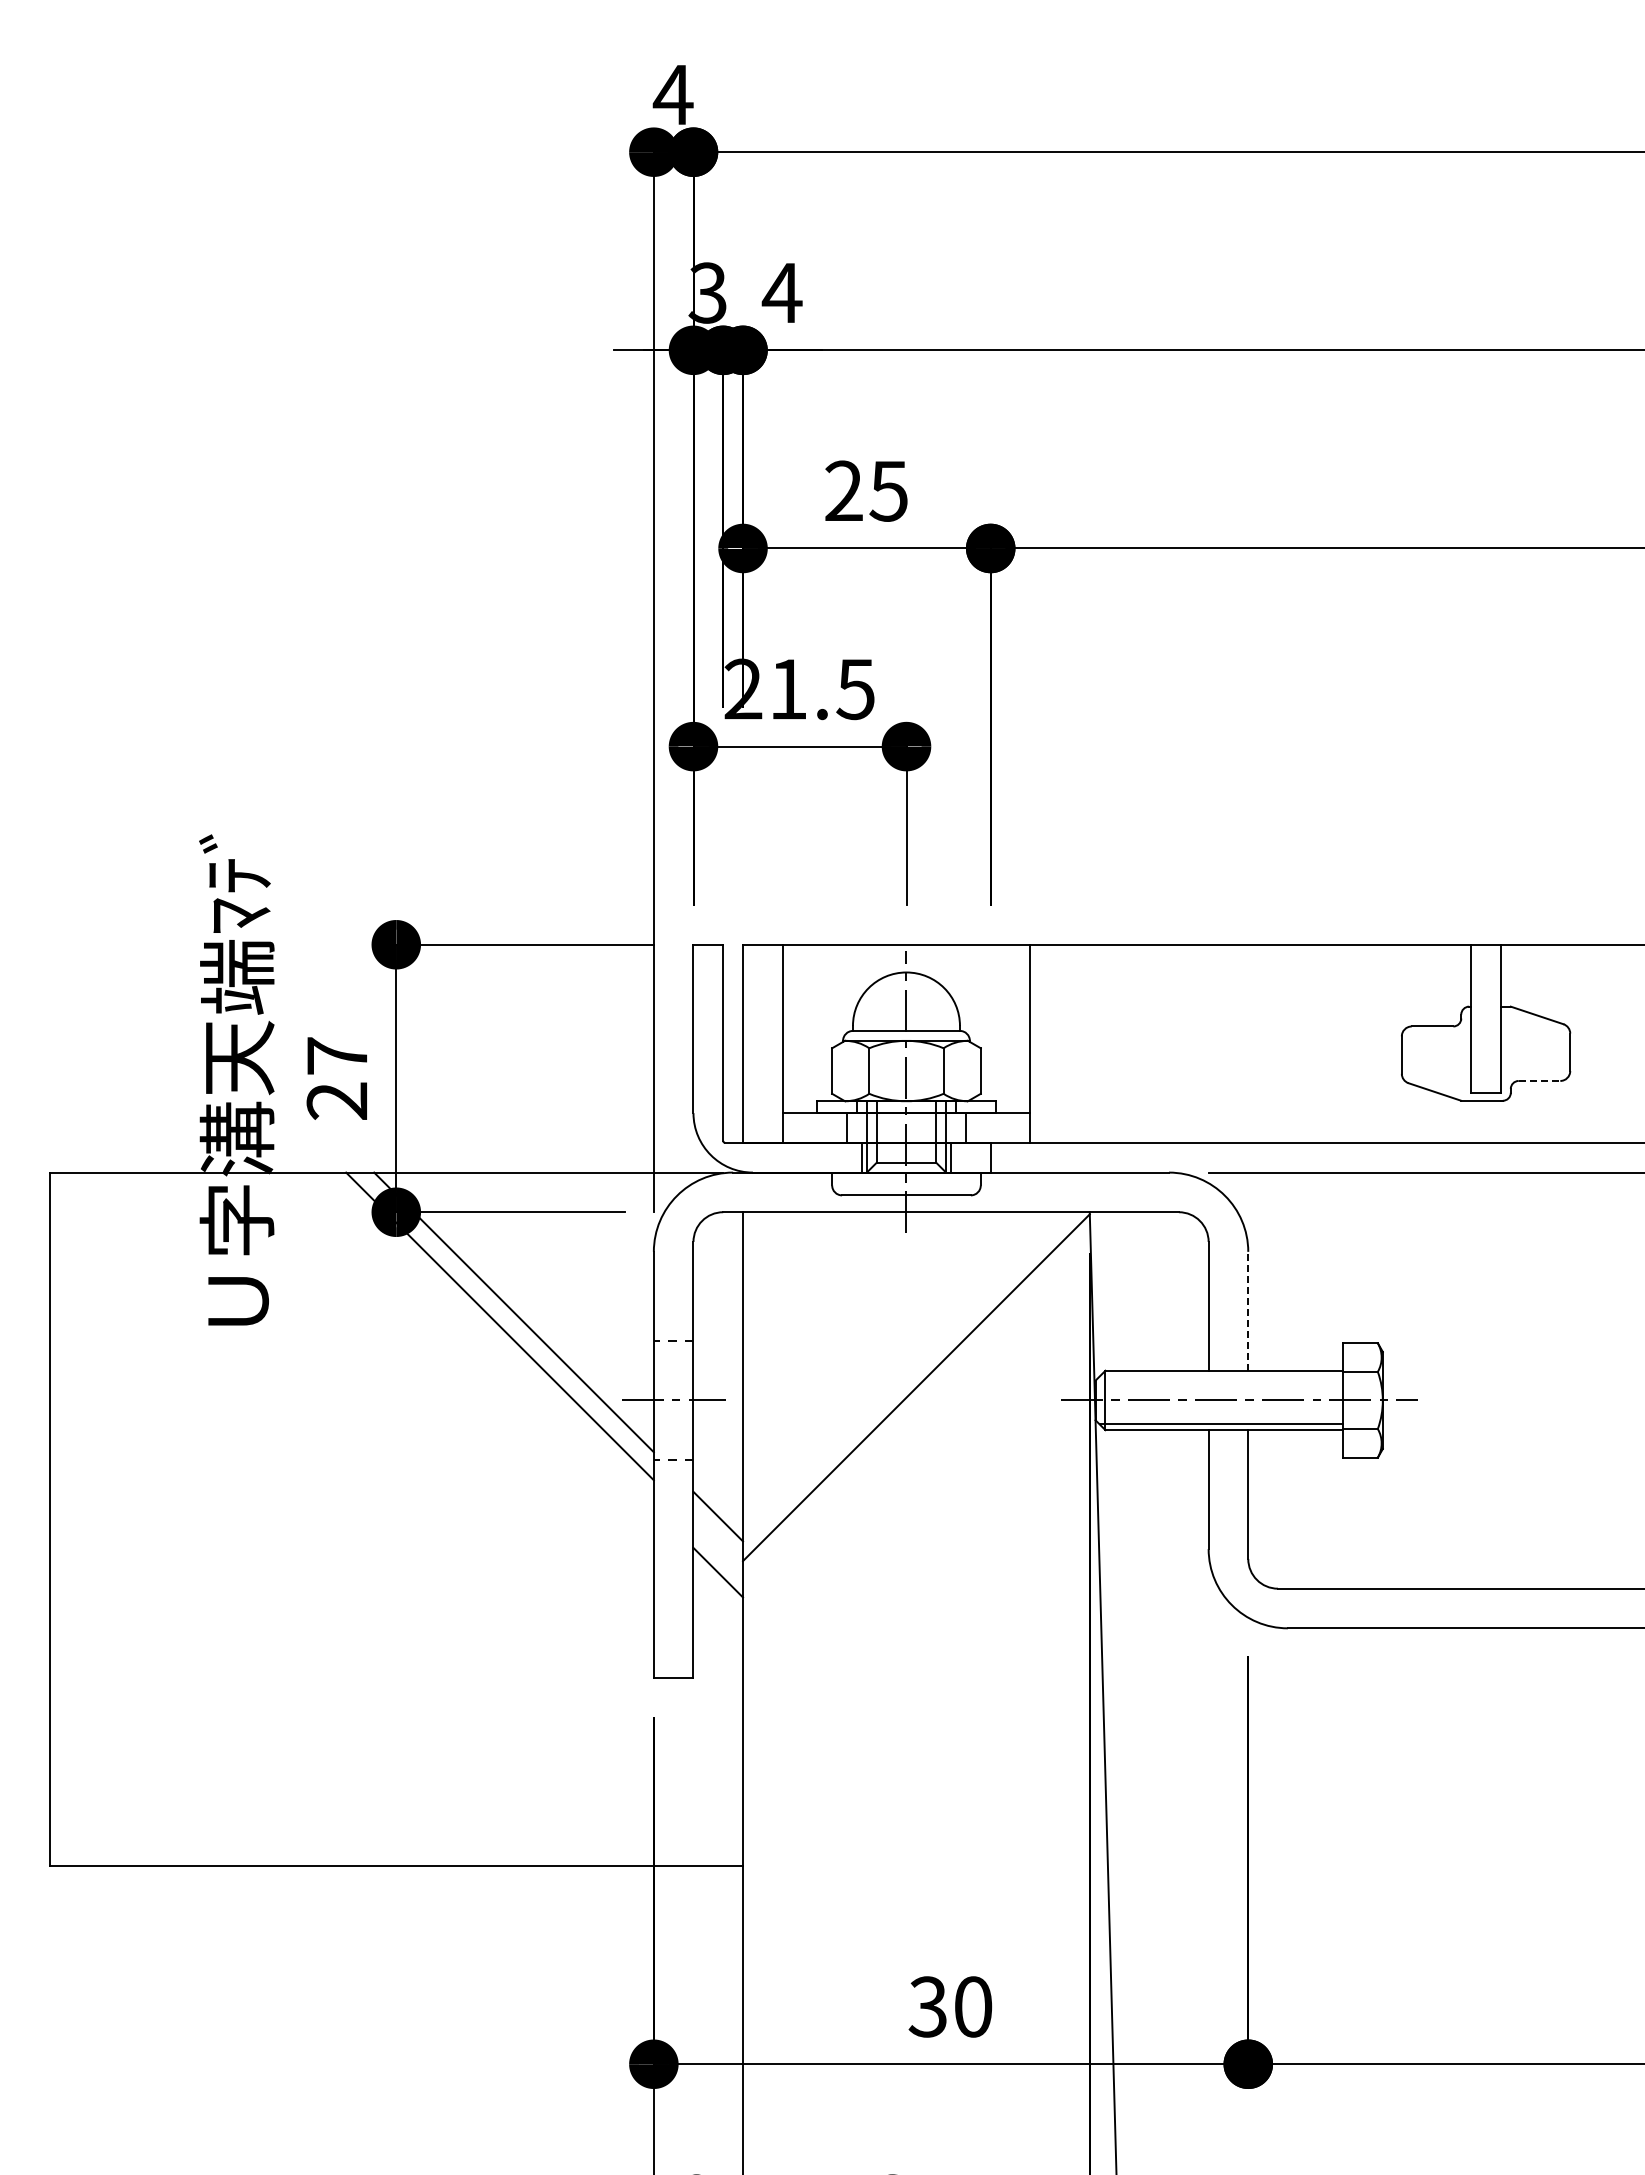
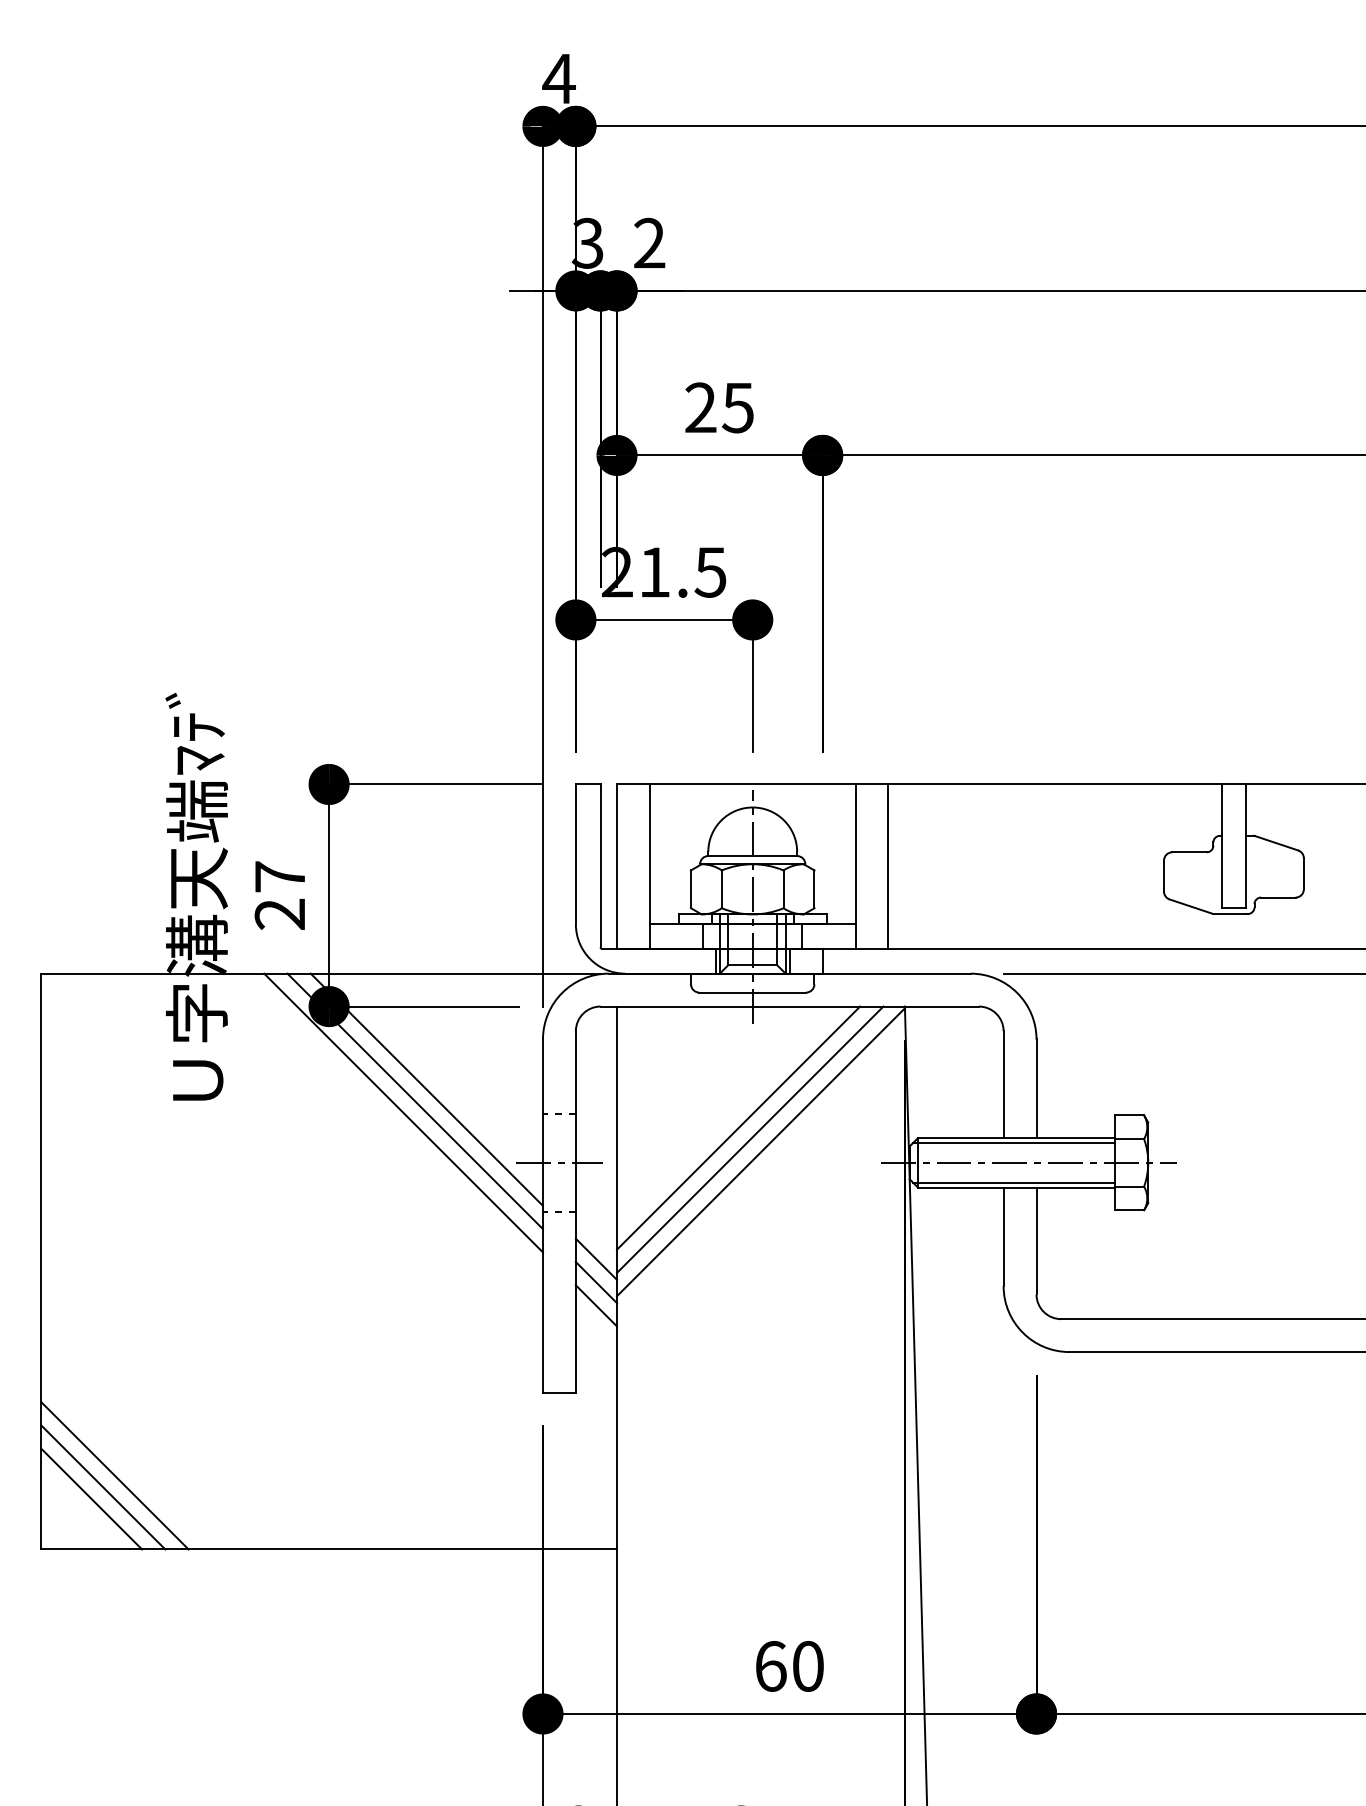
text: (781, 292) -> (648, 242), 4 -> 2
line: (1069, 1043) -> (888, 866), added
line: (1539, 1080) -> (1278, 897), dashed -> solid
line: (1248, 1310) -> (1036, 1088), dashed -> solid
line: (485, 1340) -> (403, 1113), added
line: (889, 1358) -> (738, 1128), added
line: (903, 1372) -> (750, 1139), added
line: (1221, 1376) -> (1014, 1142), added
line: (718, 1544) -> (596, 1282), added
line: (138, 1777) -> (115, 1475), added
line: (124, 1791) -> (103, 1487), added
line: (110, 1805) -> (91, 1499), added
text: (927, 2006) -> (770, 1666), 30 -> 60

